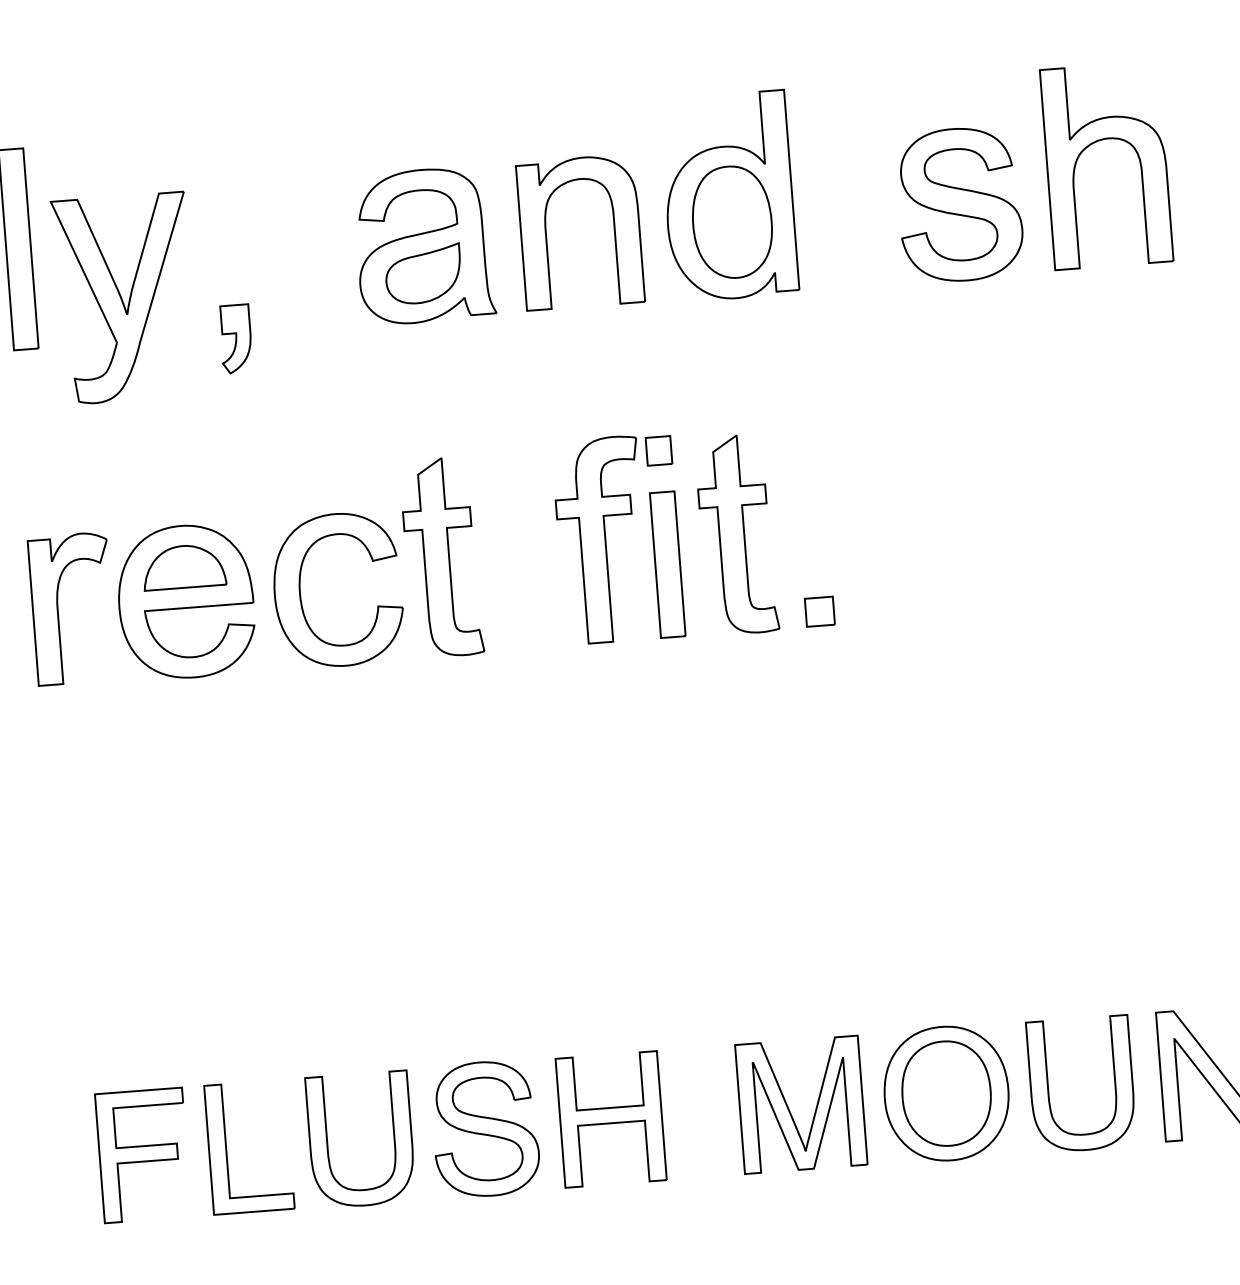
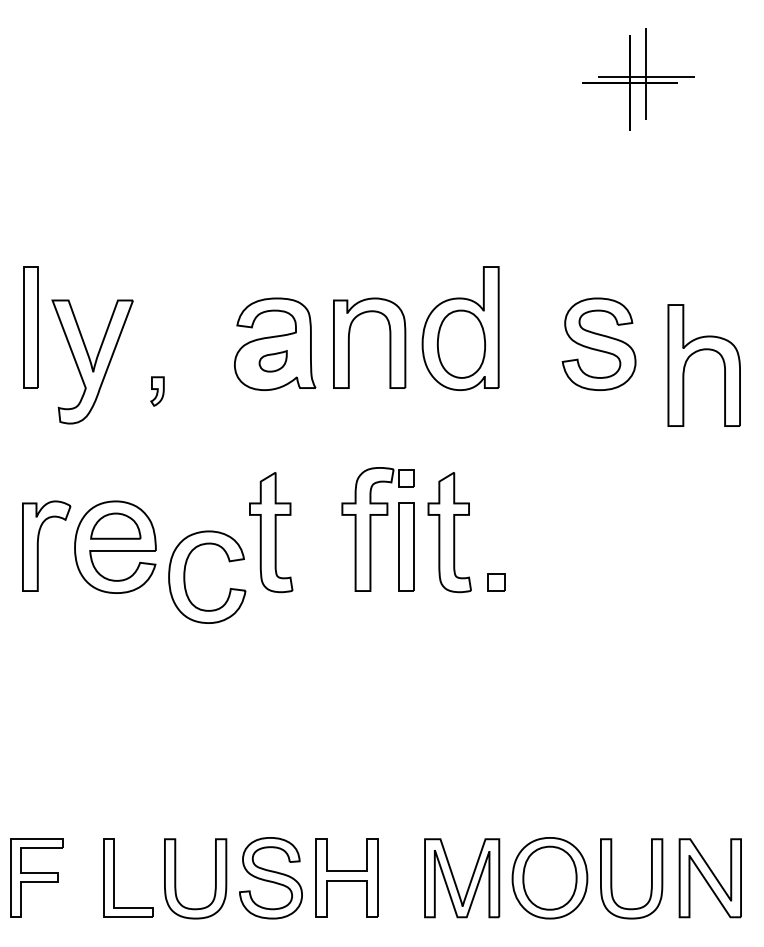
part: (1093, 144) -> (697, 352), moved
part: (422, 274) -> (272, 361), size x0.6
part: (235, 338) -> (157, 391), size x0.7
part: (301, 591) -> (185, 576), moved
part: (142, 1154) -> (36, 877), moved

